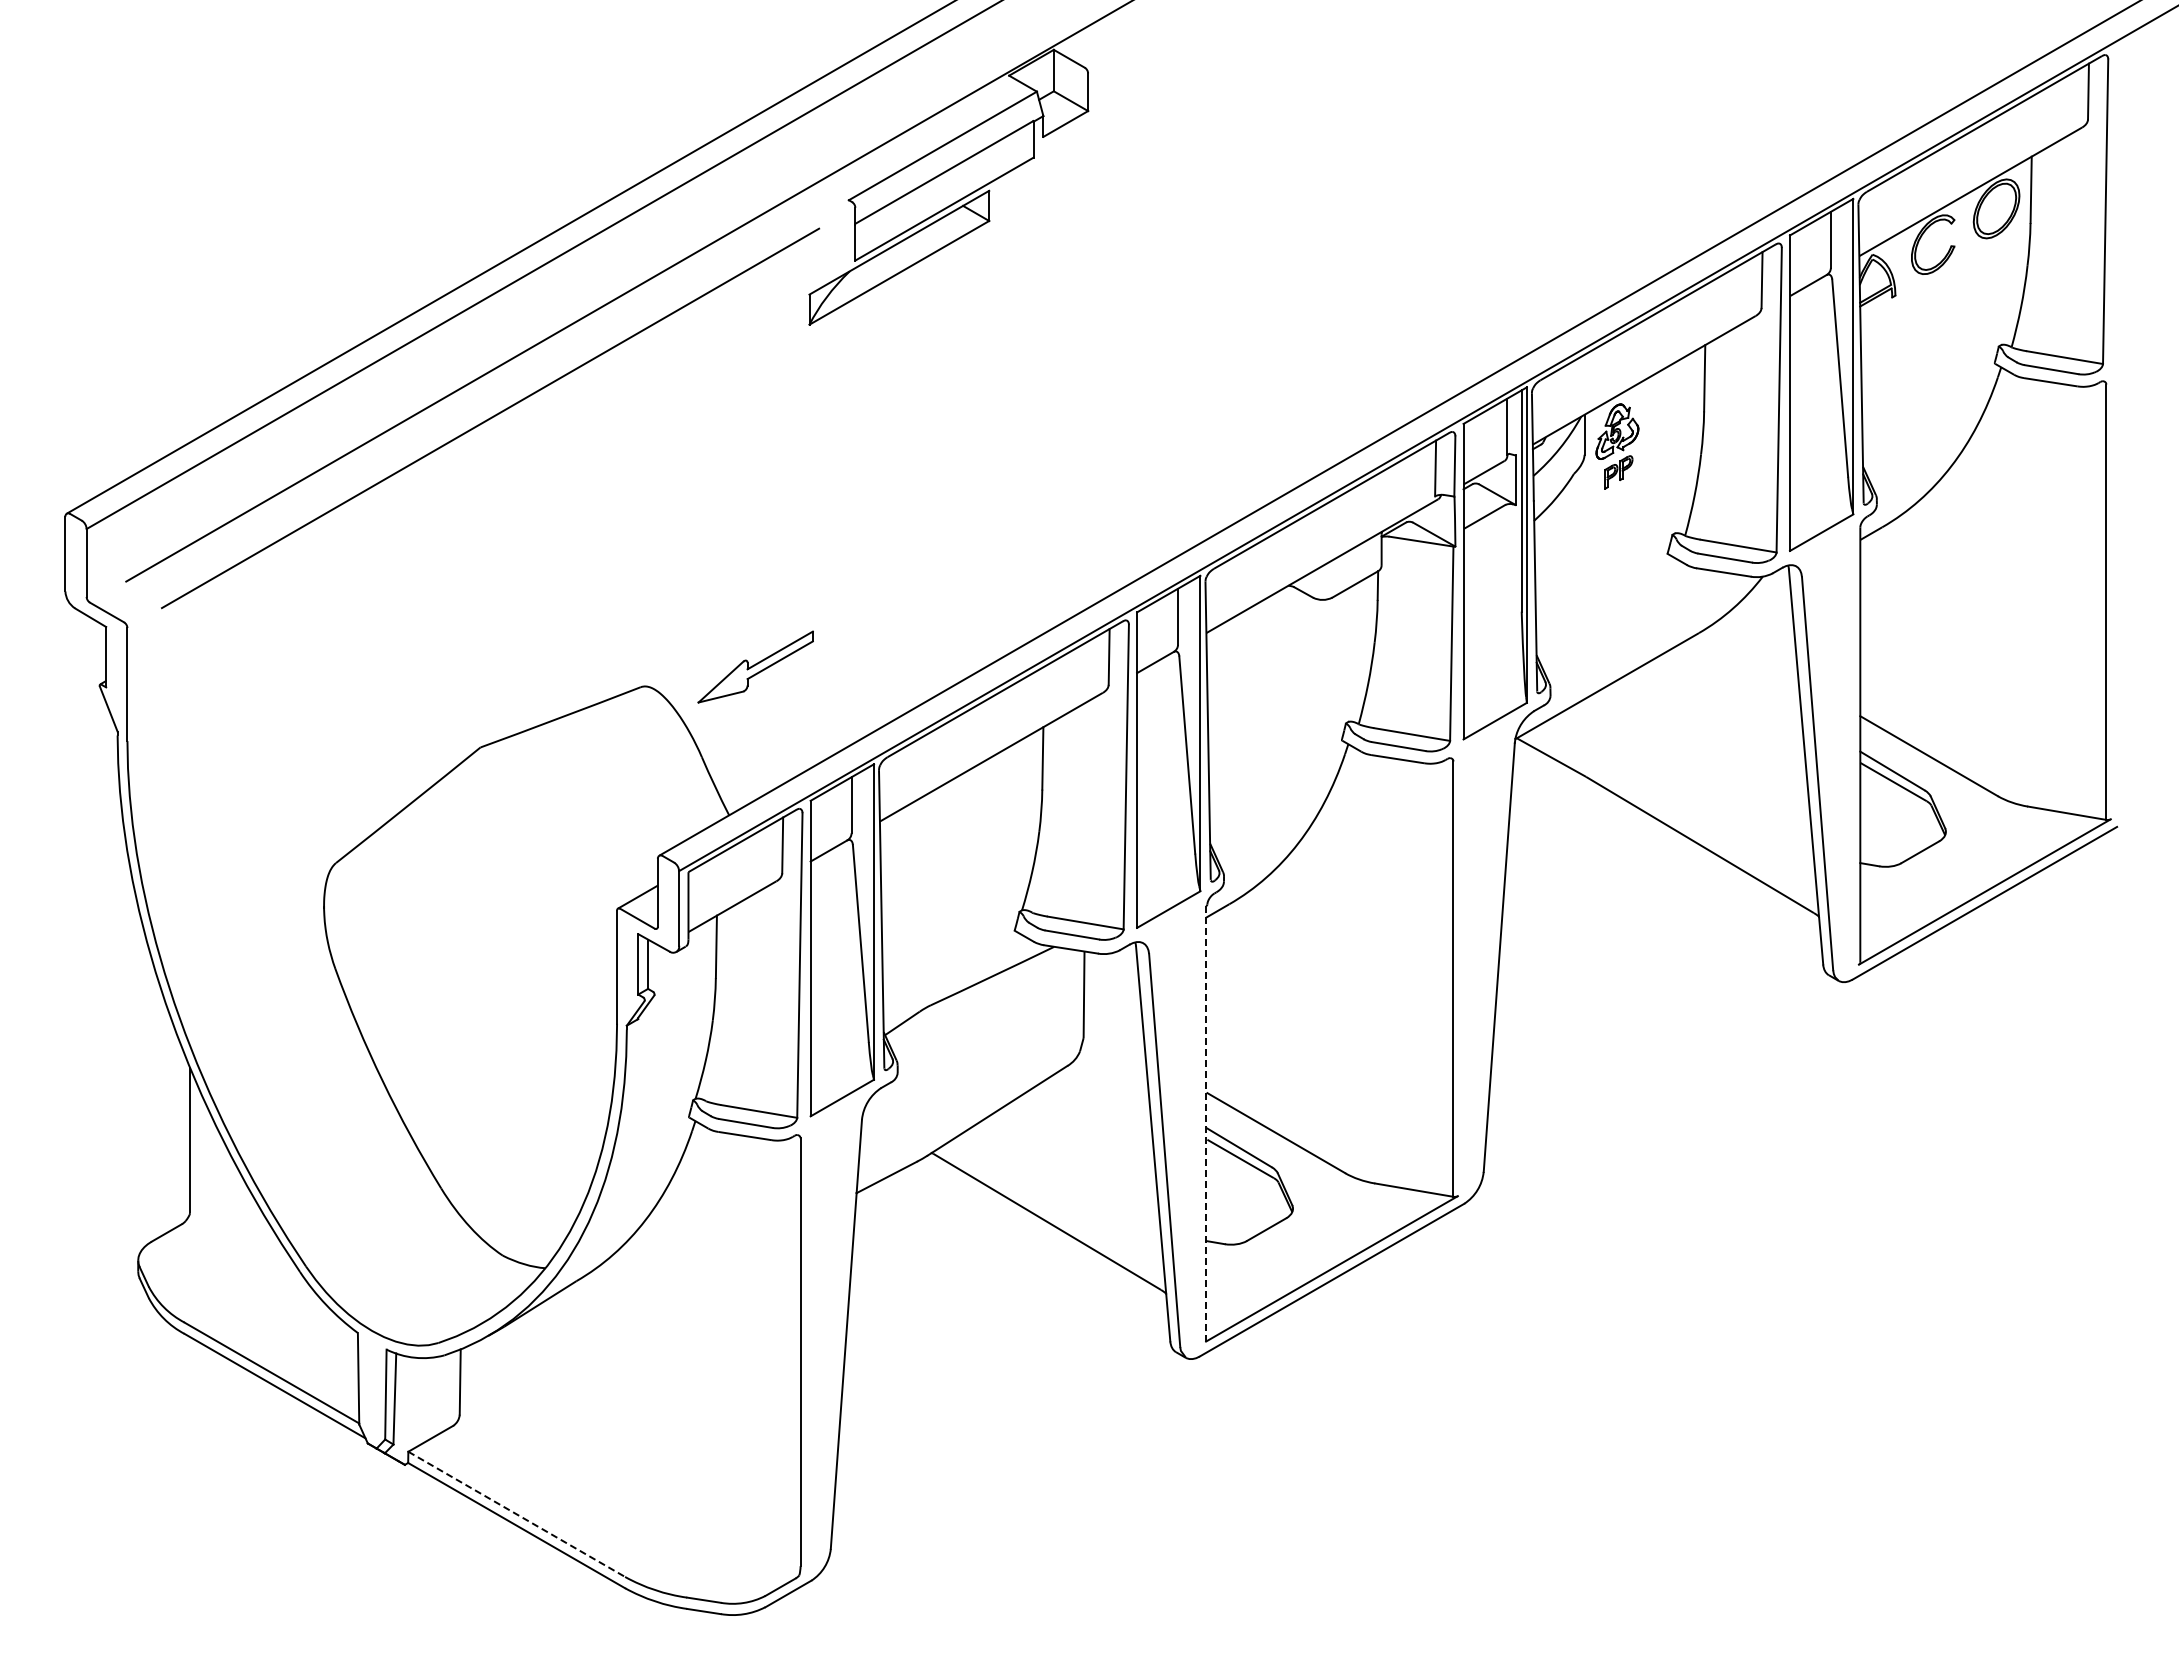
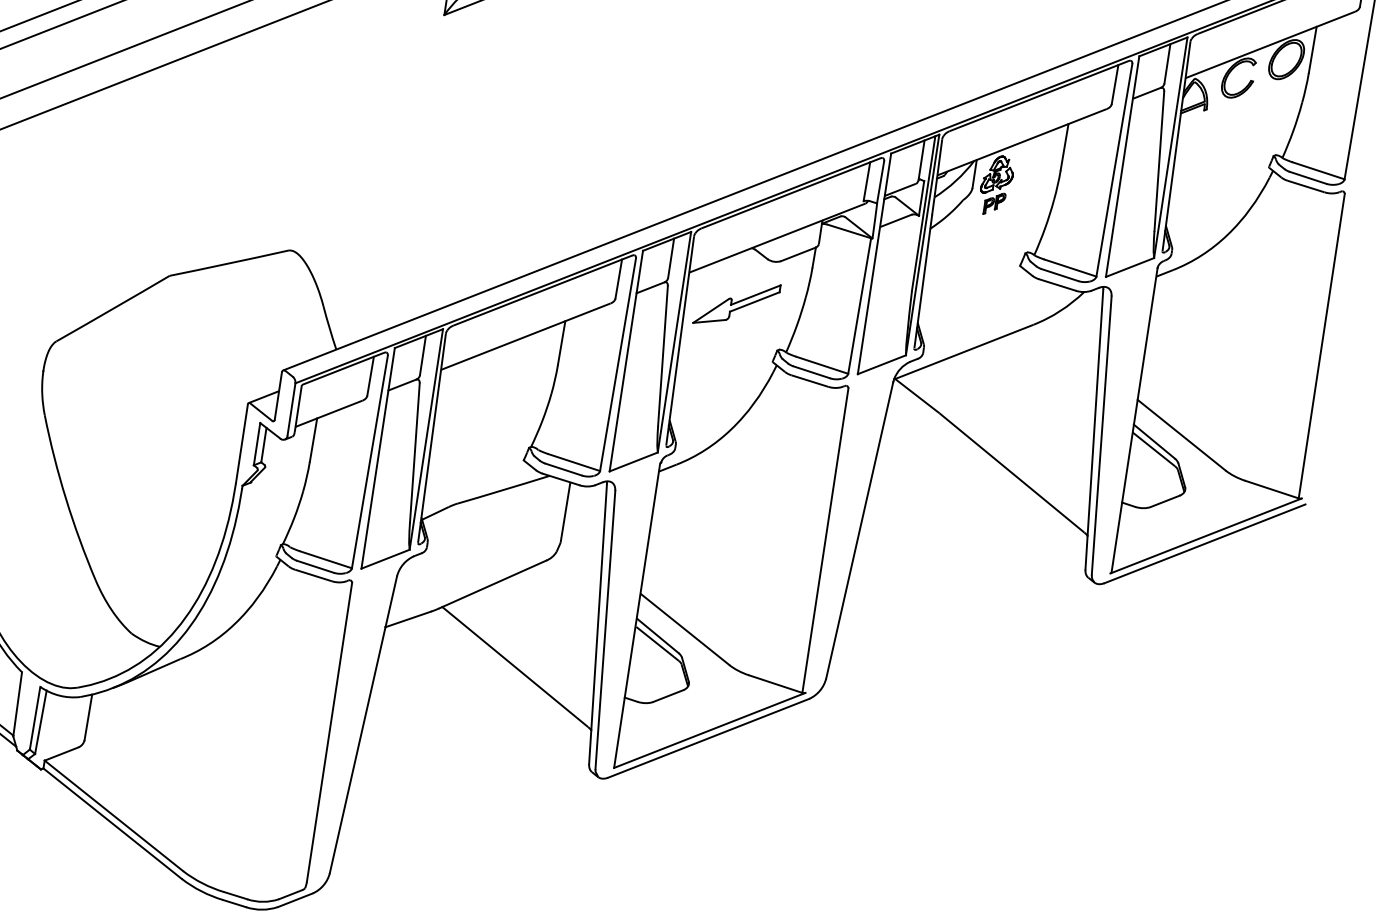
part: (755, 666) -> (736, 303), moved
line: (1206, 1123) -> (637, 615), dashed -> solid
line: (517, 1514) -> (114, 816), dashed -> solid

